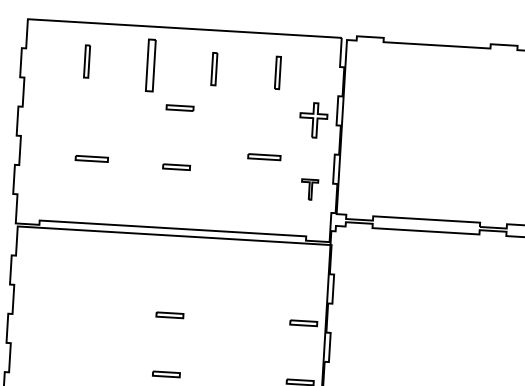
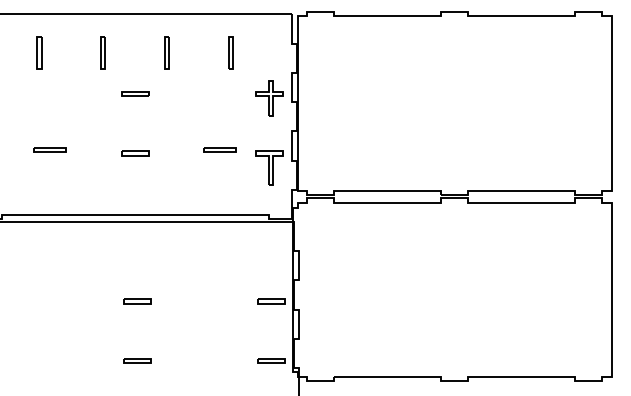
part: (150, 64) -> (102, 52), size x0.62
part: (263, 156) -> (219, 149), moved
part: (309, 189) -> (269, 167), size x1.67

